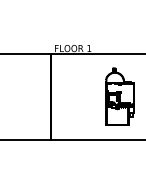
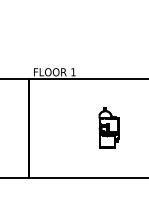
part: (119, 96) -> (108, 127), size x0.6

